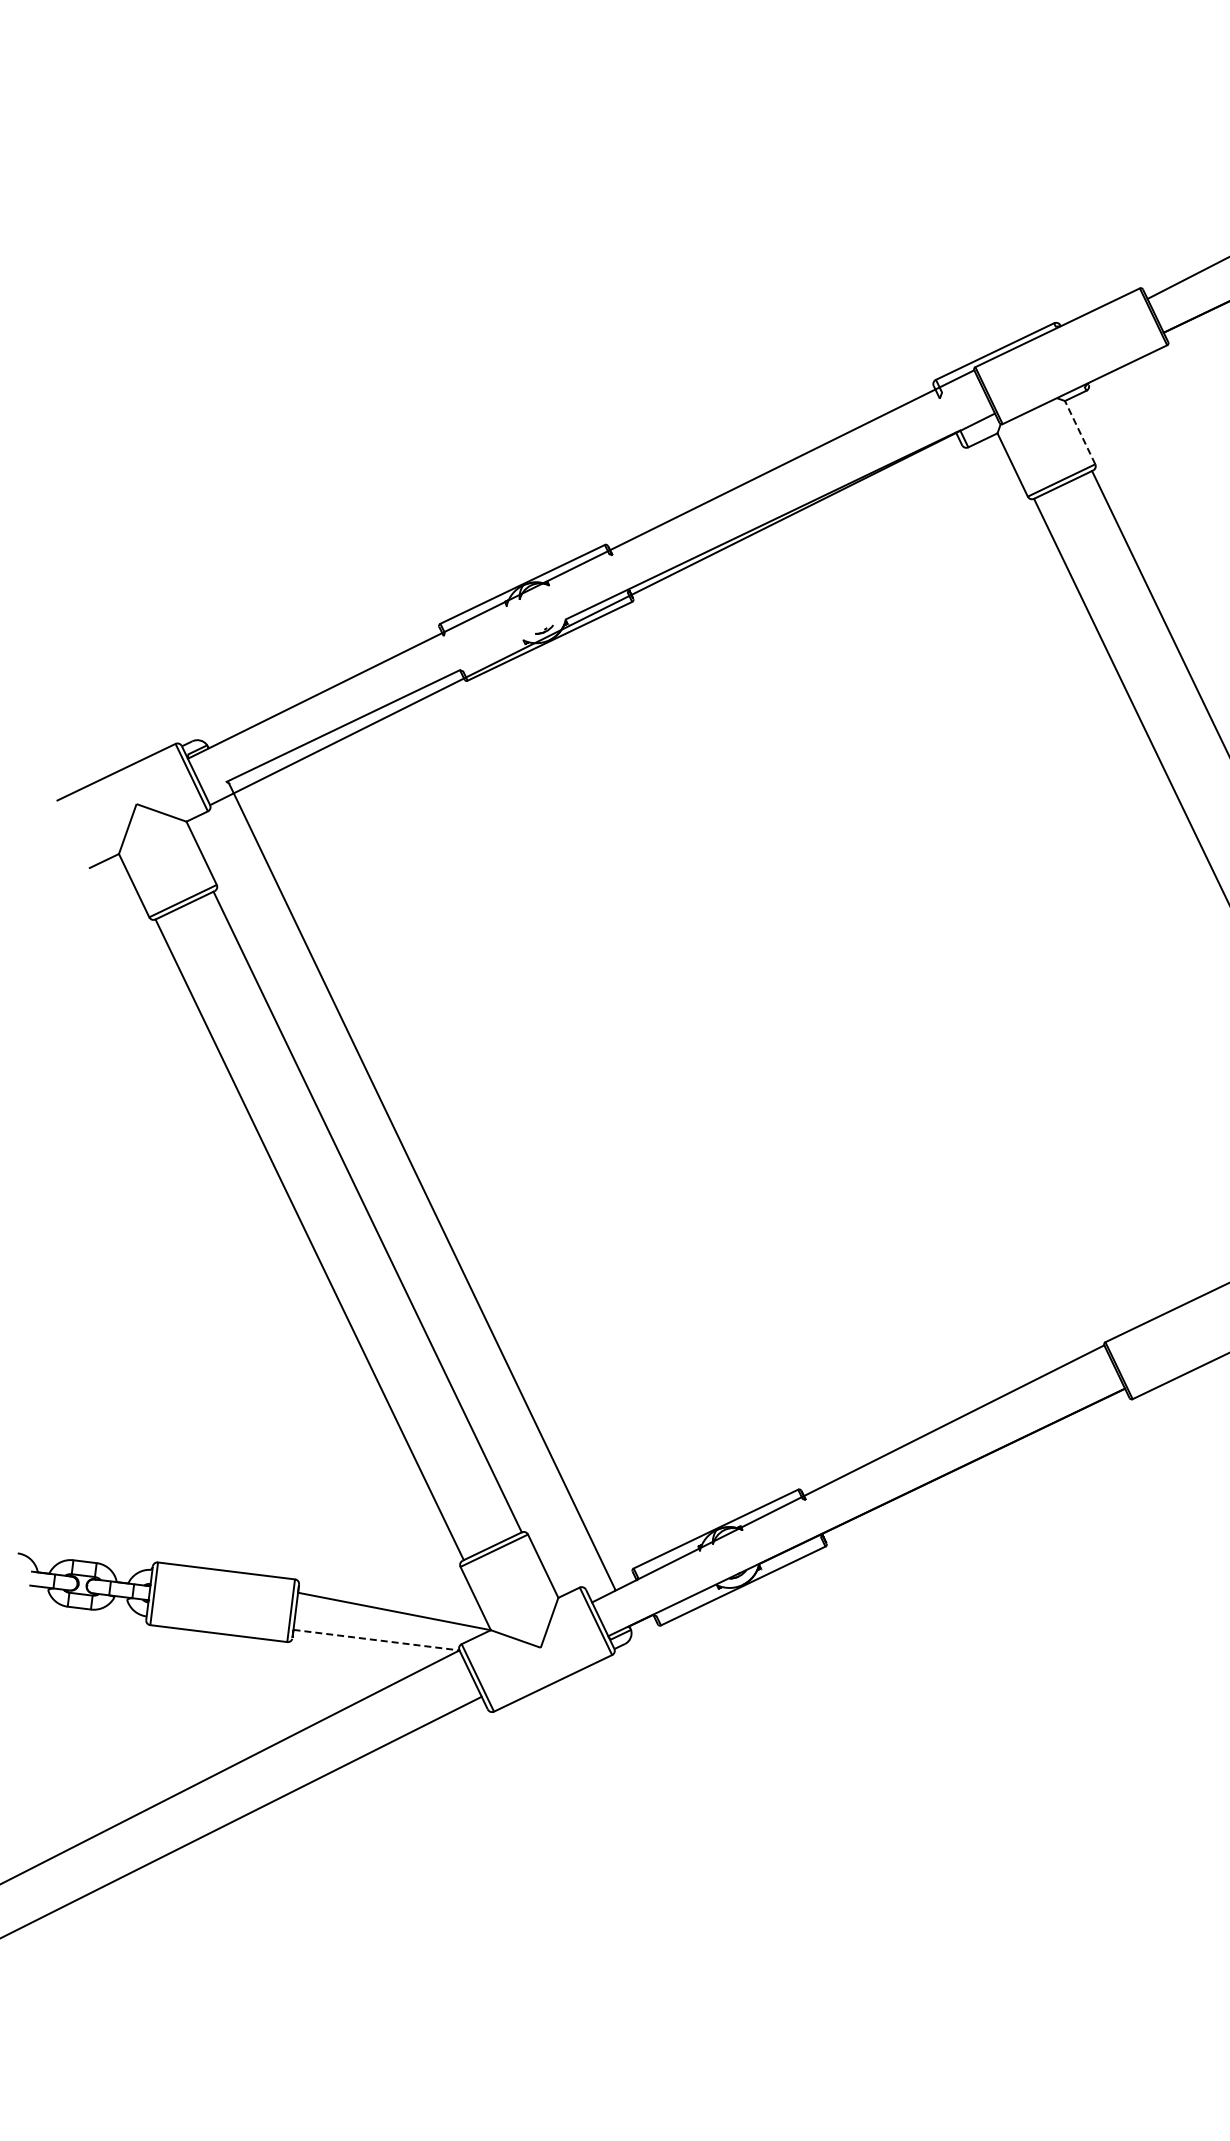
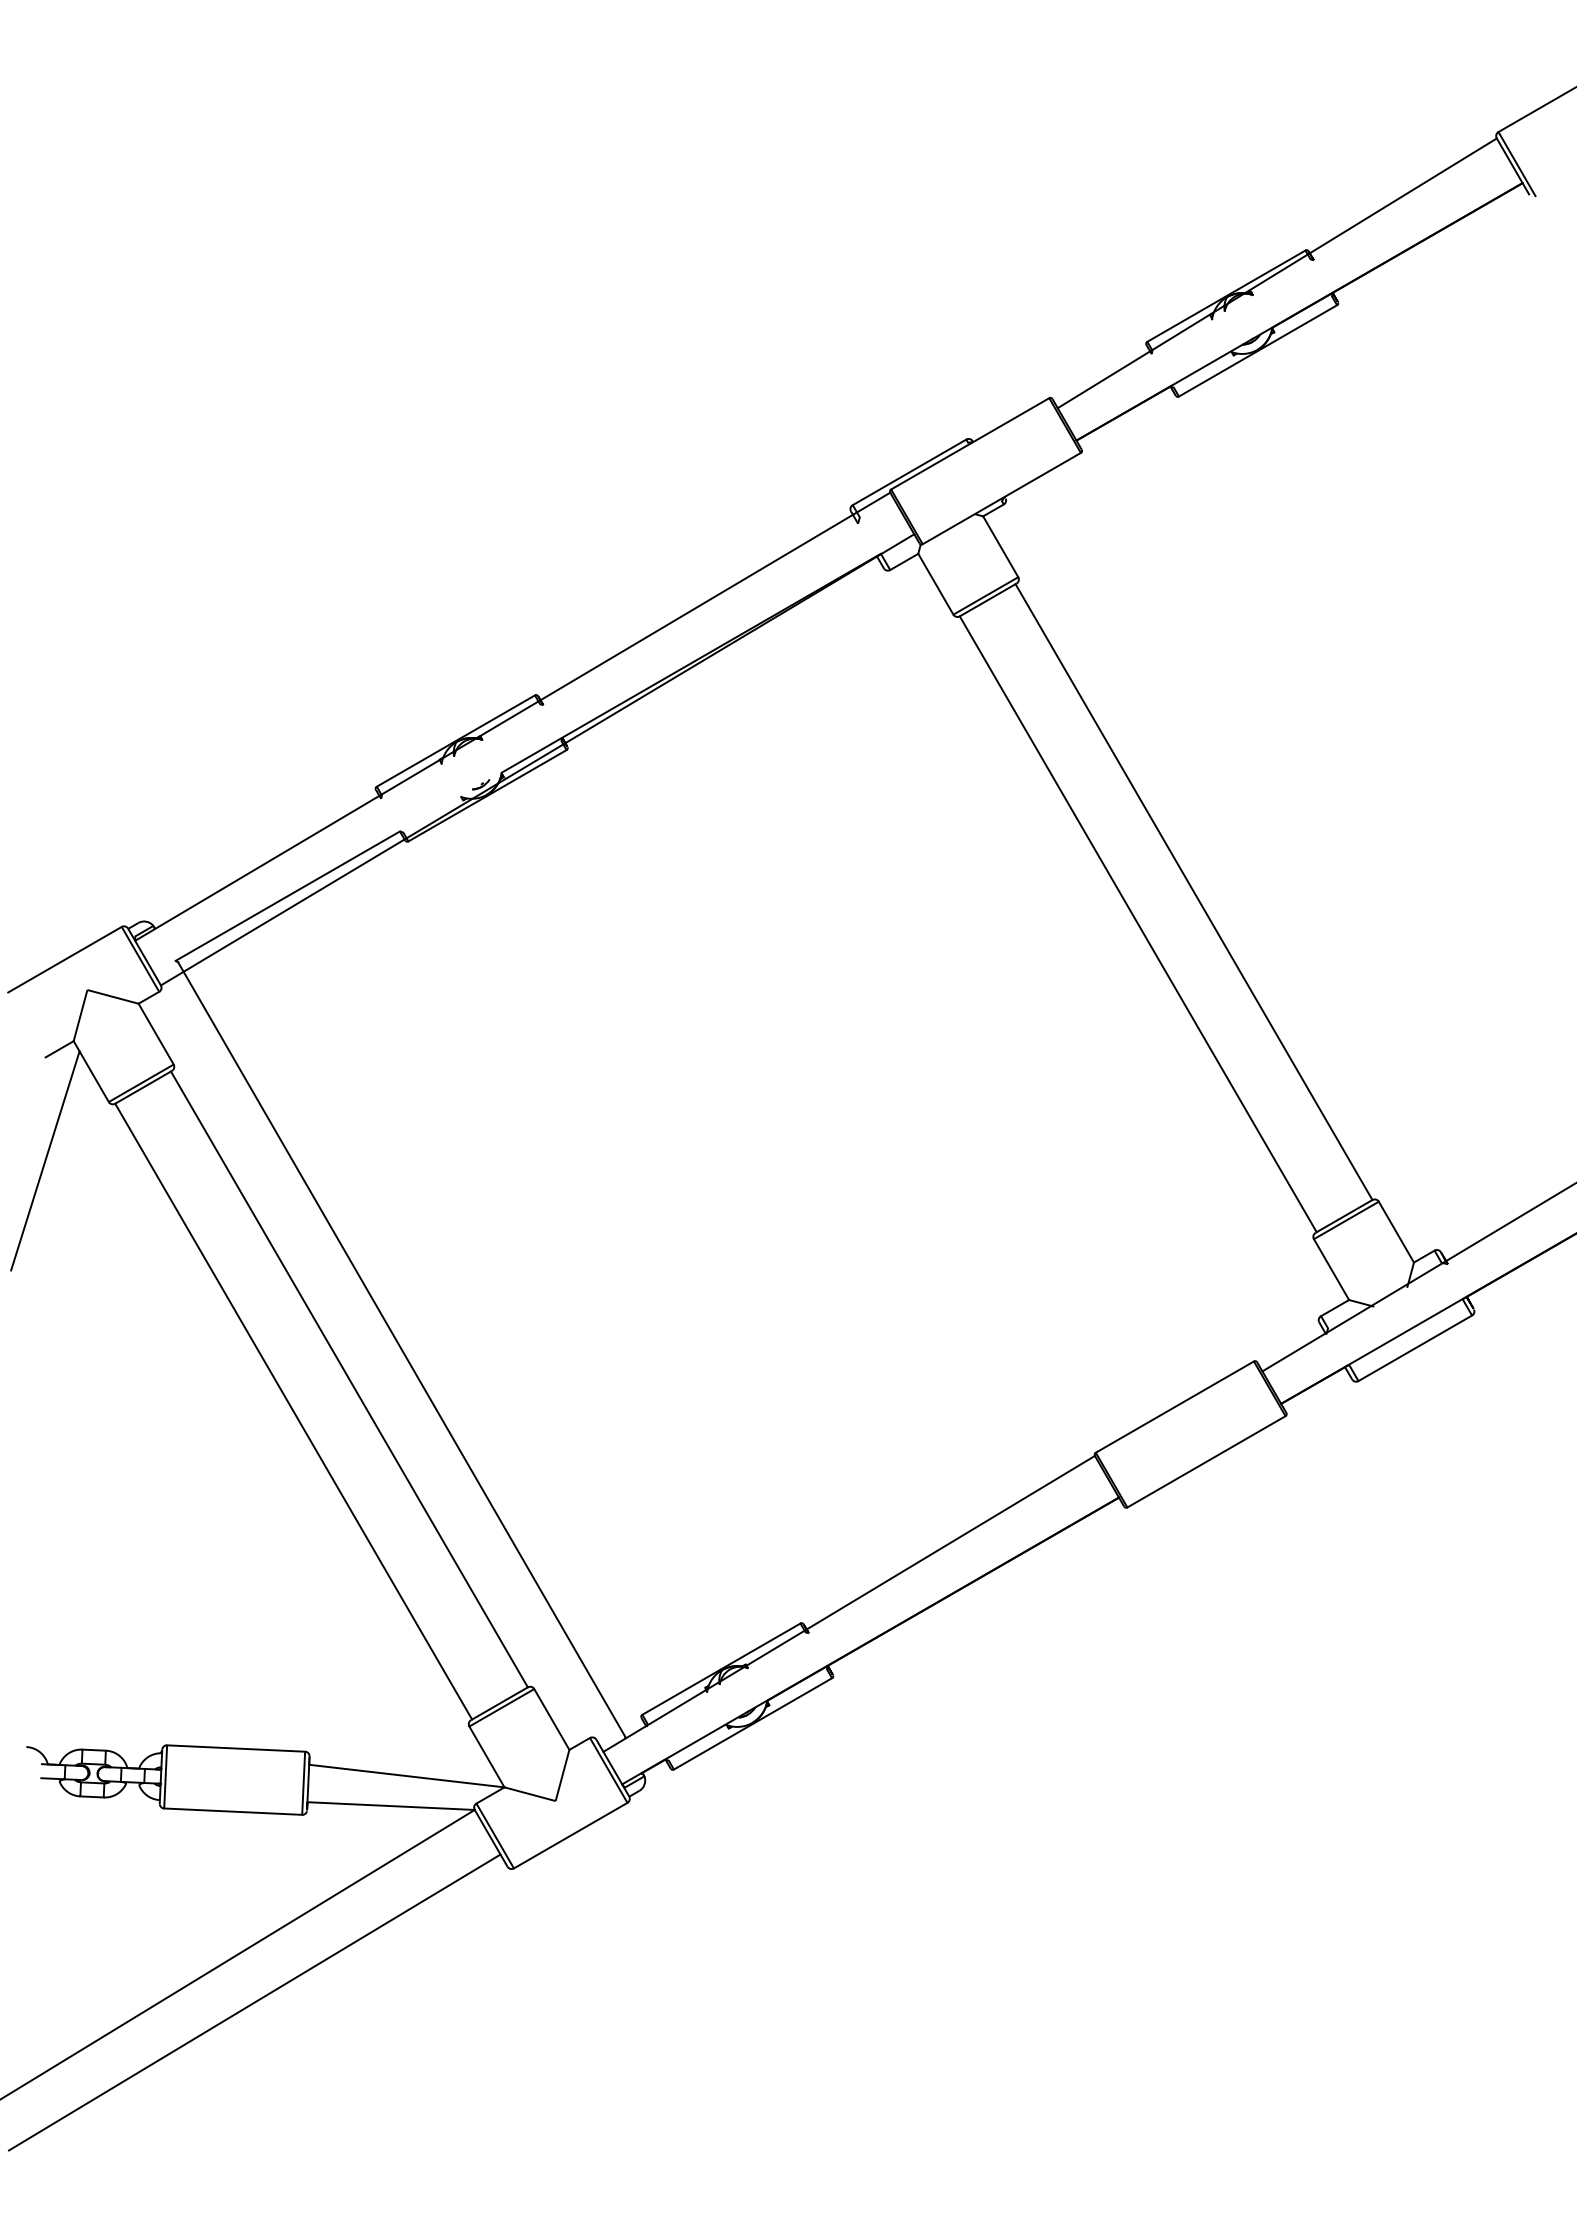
line: (1079, 432) -> (1000, 546), dashed -> solid
line: (81, 970) -> (45, 1160), added
line: (376, 1640) -> (391, 1806), dashed -> solid

